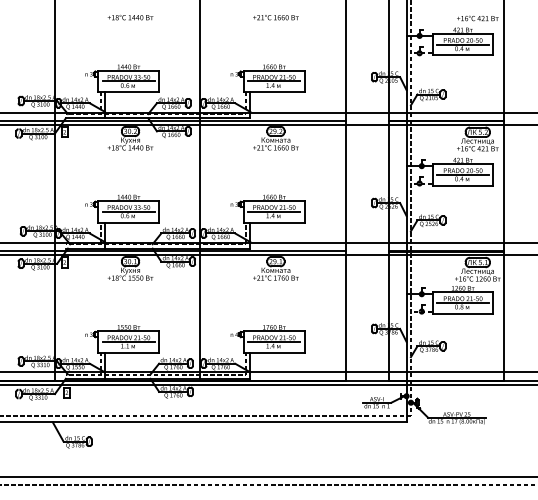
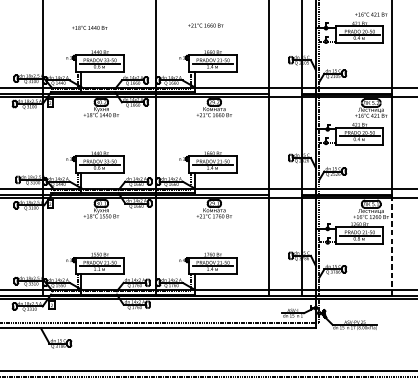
text: (130, 17) -> (89, 27), moved
text: (275, 17) -> (205, 25), moved
line: (504, 316) -> (392, 246), solid -> dashed

